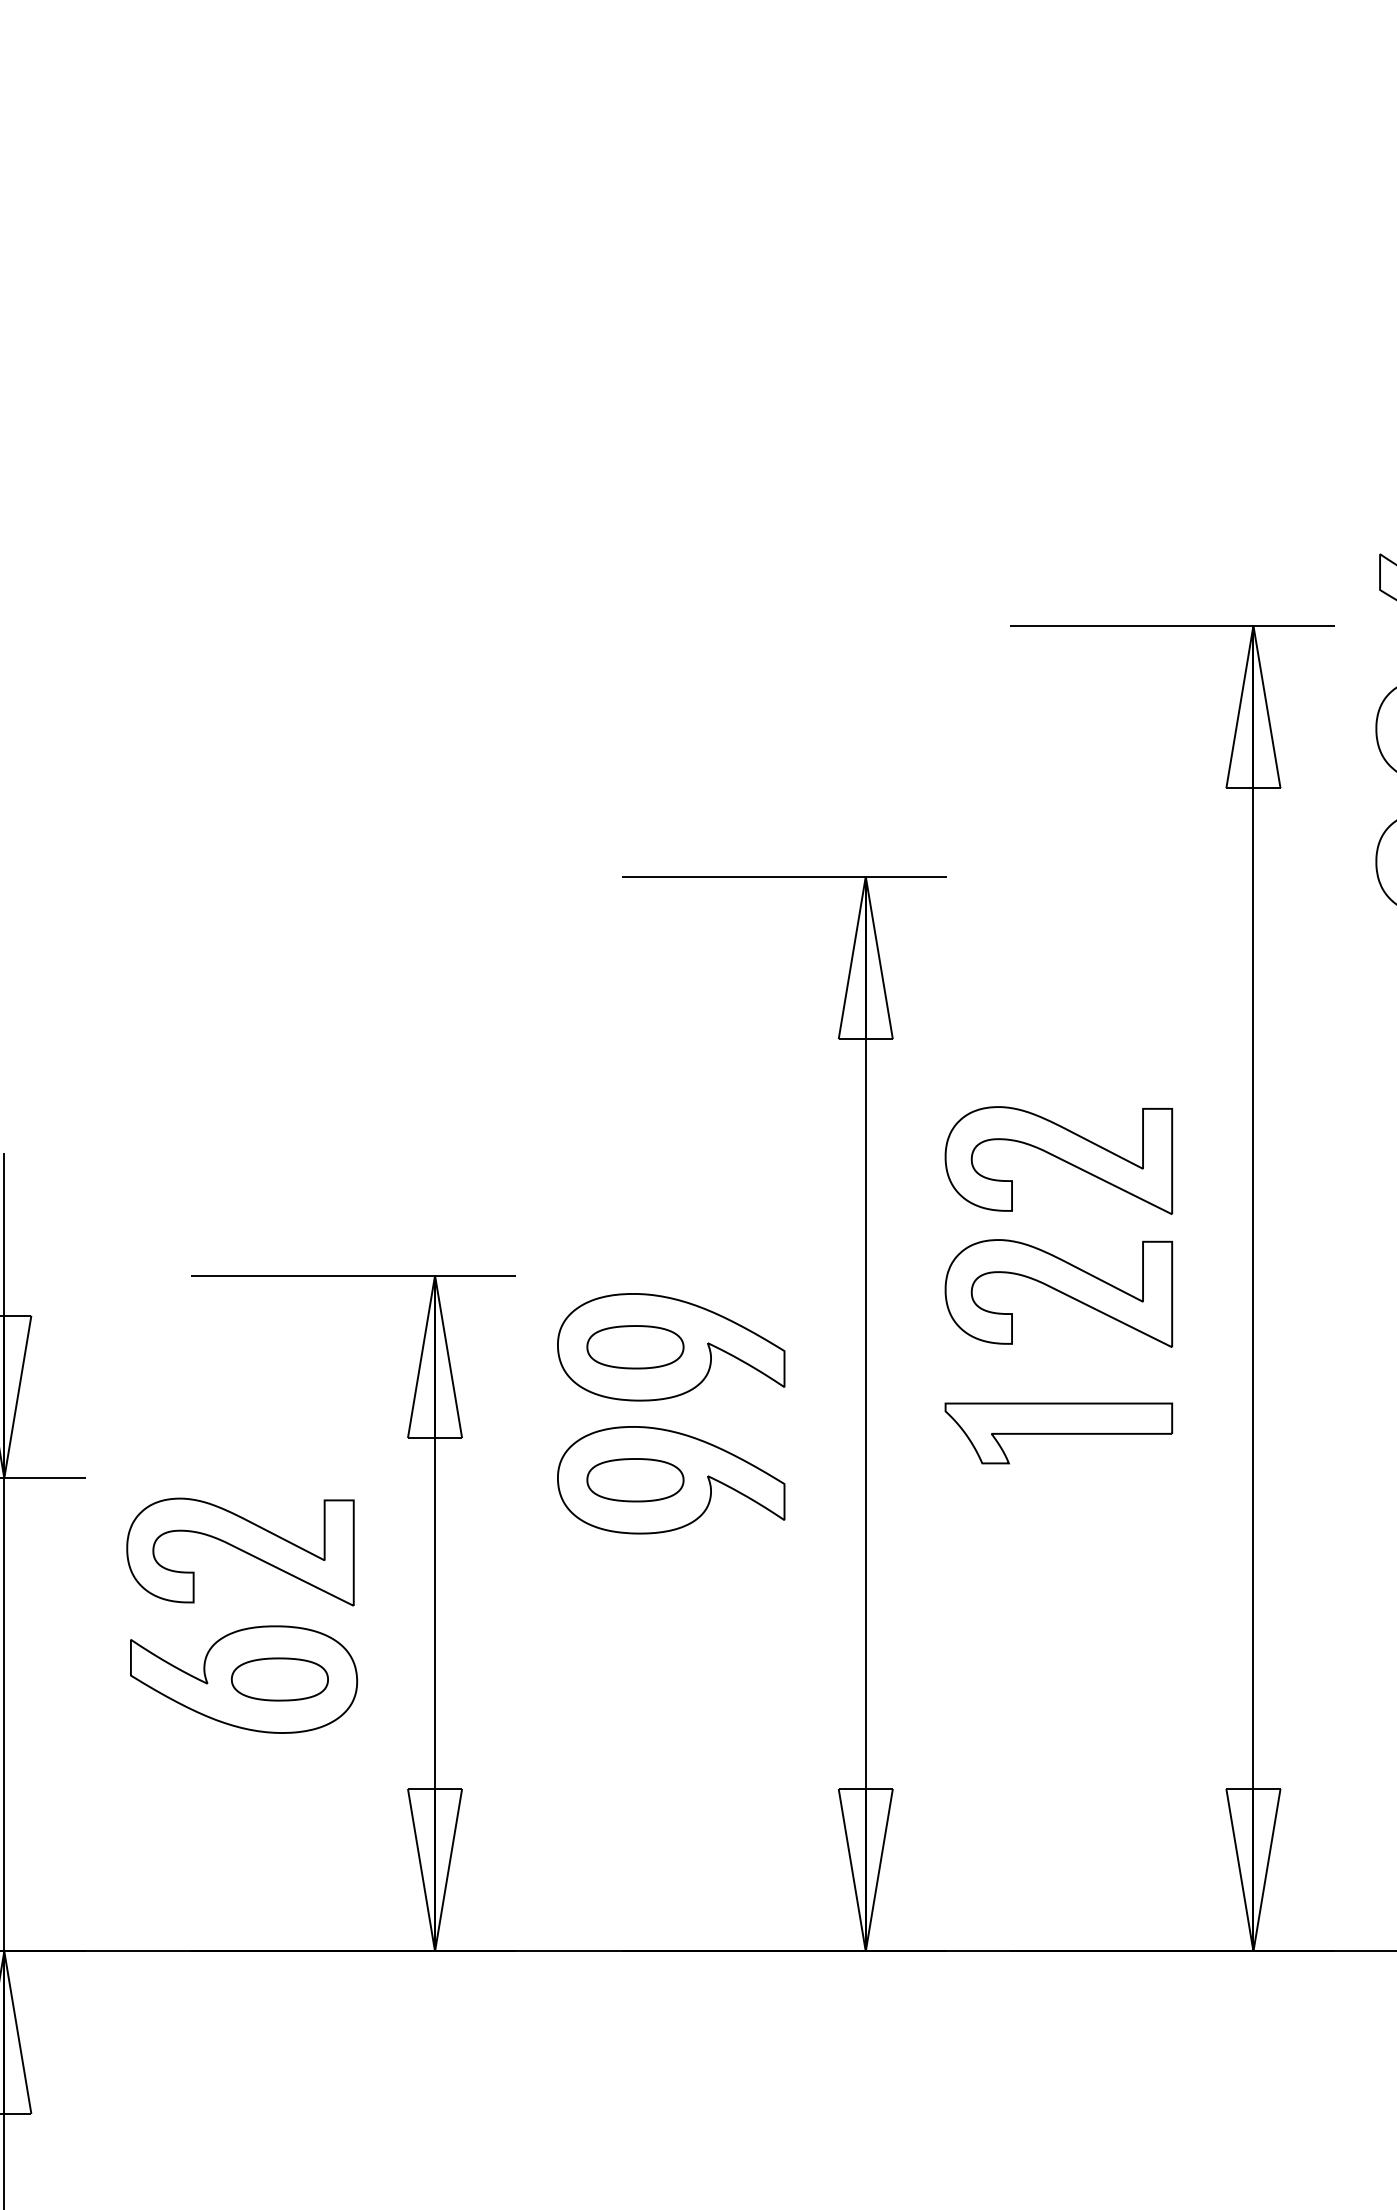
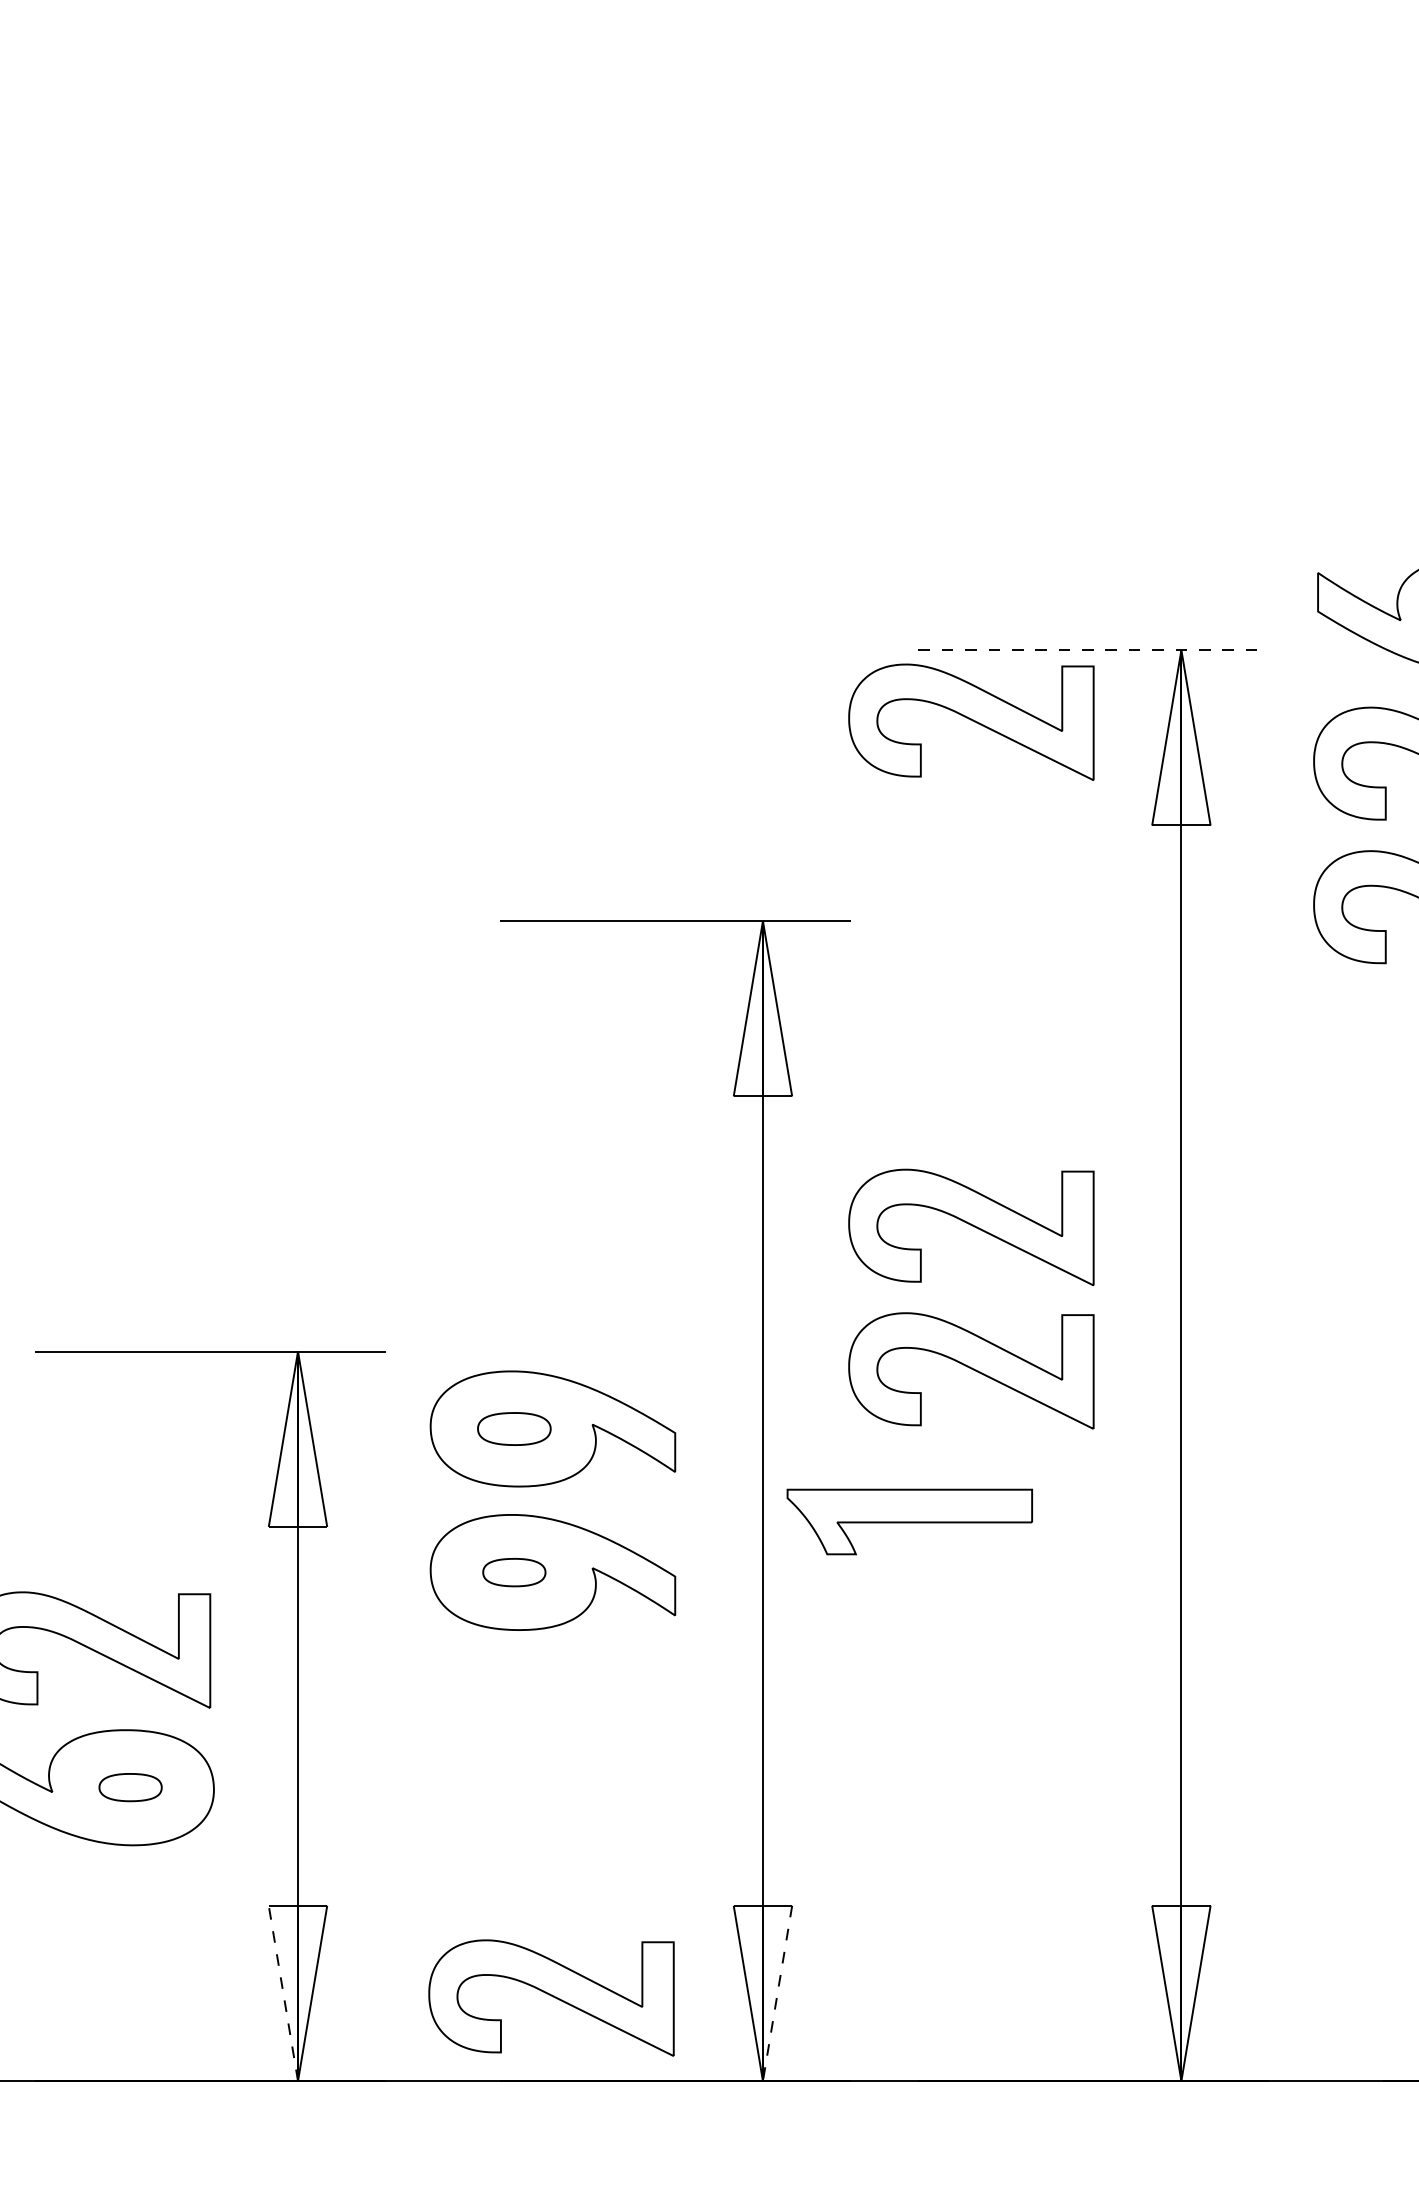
line: (1172, 625) -> (1094, 649), solid -> dashed
part: (1058, 692) -> (970, 722), added
part: (635, 1347) -> (514, 1429), size x0.7
part: (1058, 1433) -> (909, 1522), moved
part: (635, 1480) -> (514, 1572), size x0.6
part: (279, 1679) -> (130, 1787), size x0.6
line: (421, 1869) -> (283, 1992), solid -> dashed
line: (879, 1870) -> (777, 1993), solid -> dashed
part: (669, 1874) -> (551, 1998), added

